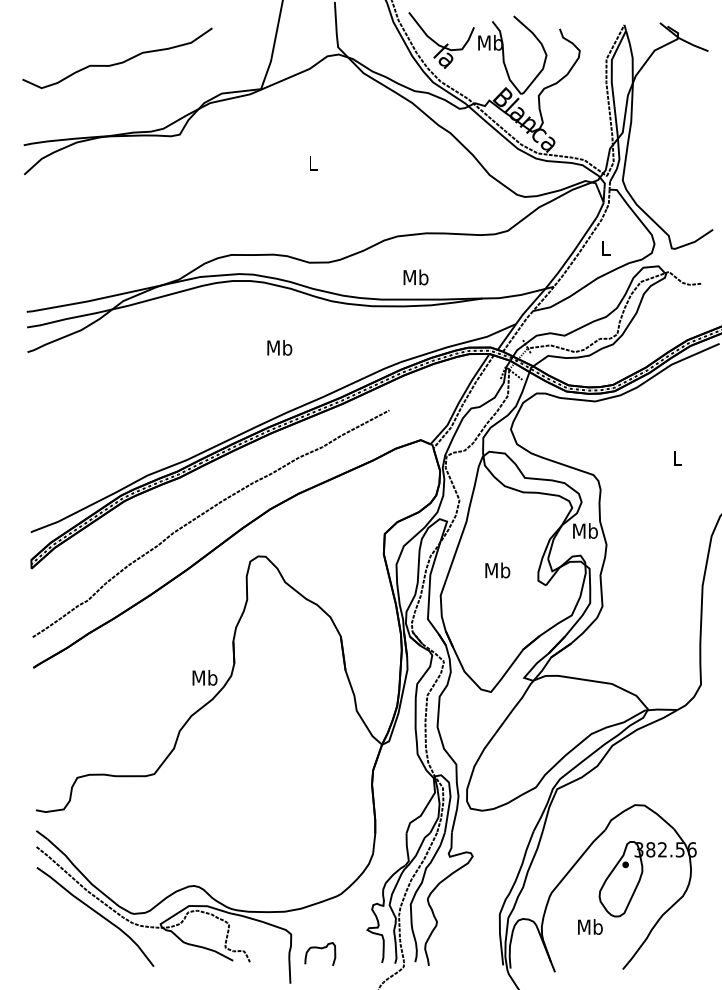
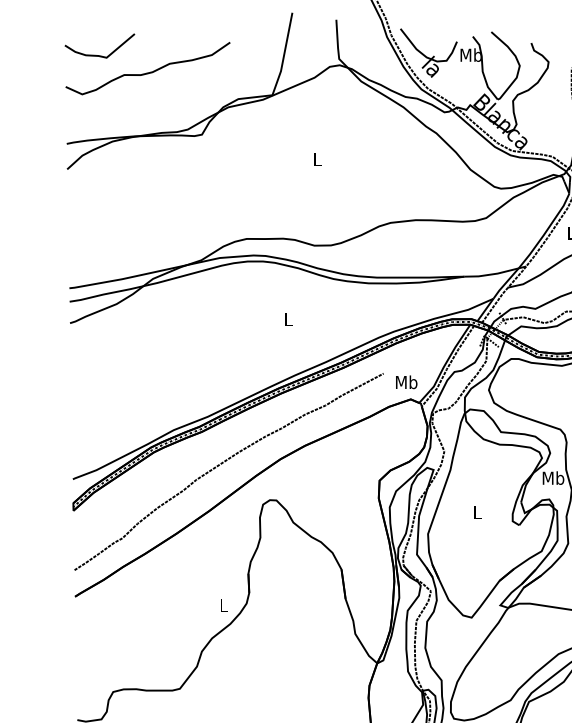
curve: (60, 42) -> (98, 54), added
text: (415, 277) -> (406, 382), moved
text: (279, 347) -> (288, 319), Mb -> L
text: (497, 570) -> (477, 512), Mb -> L
text: (204, 677) -> (223, 605), Mb -> L

